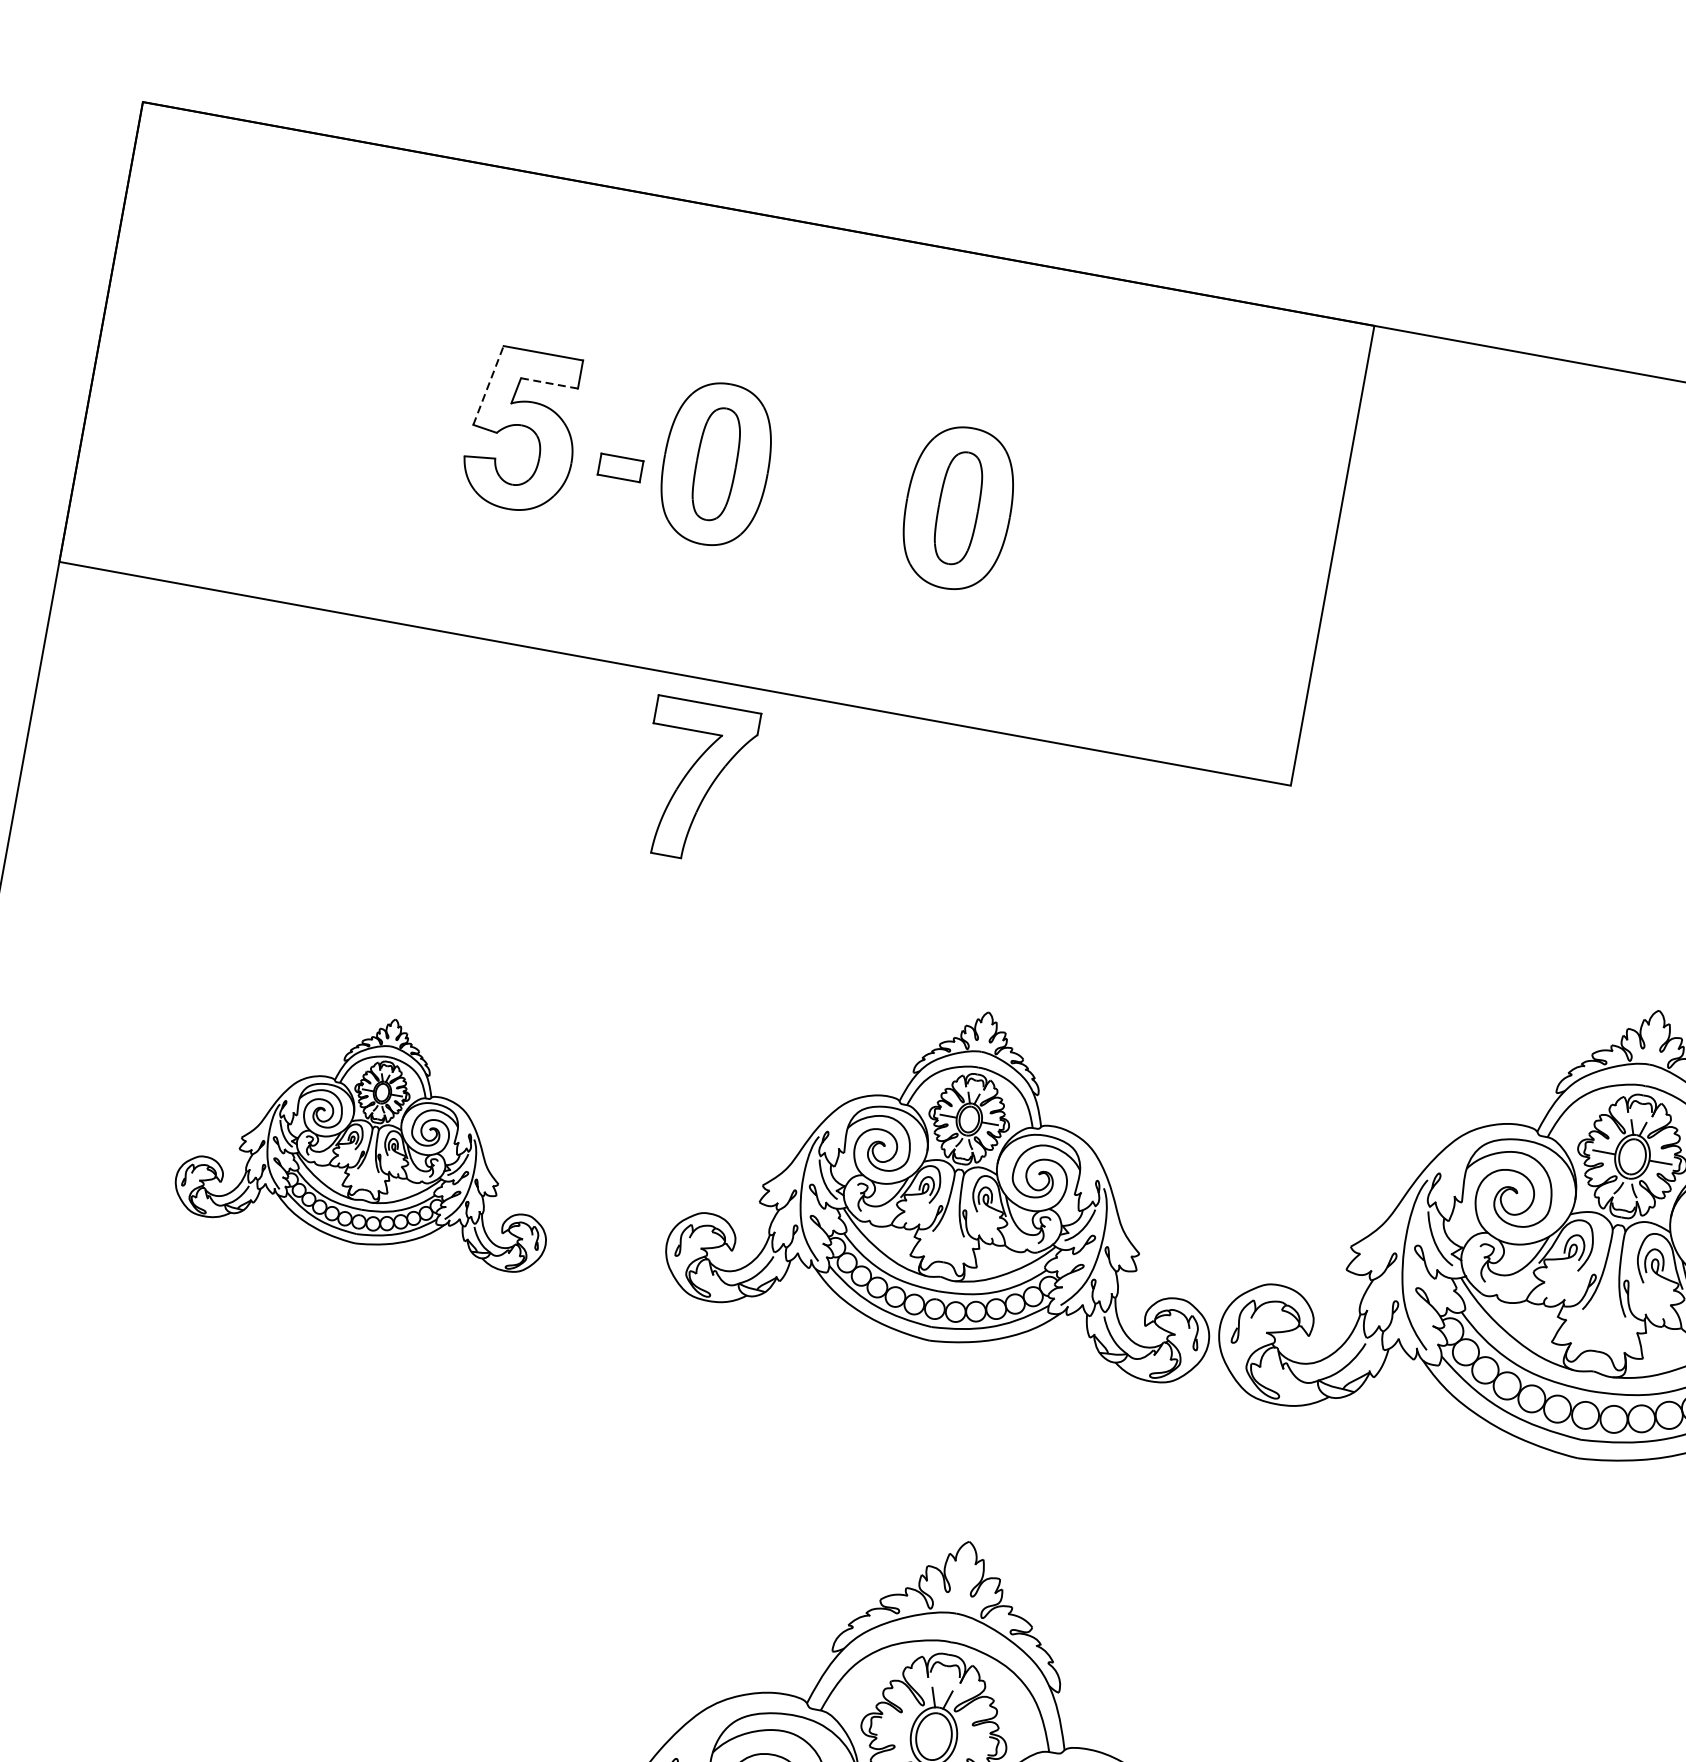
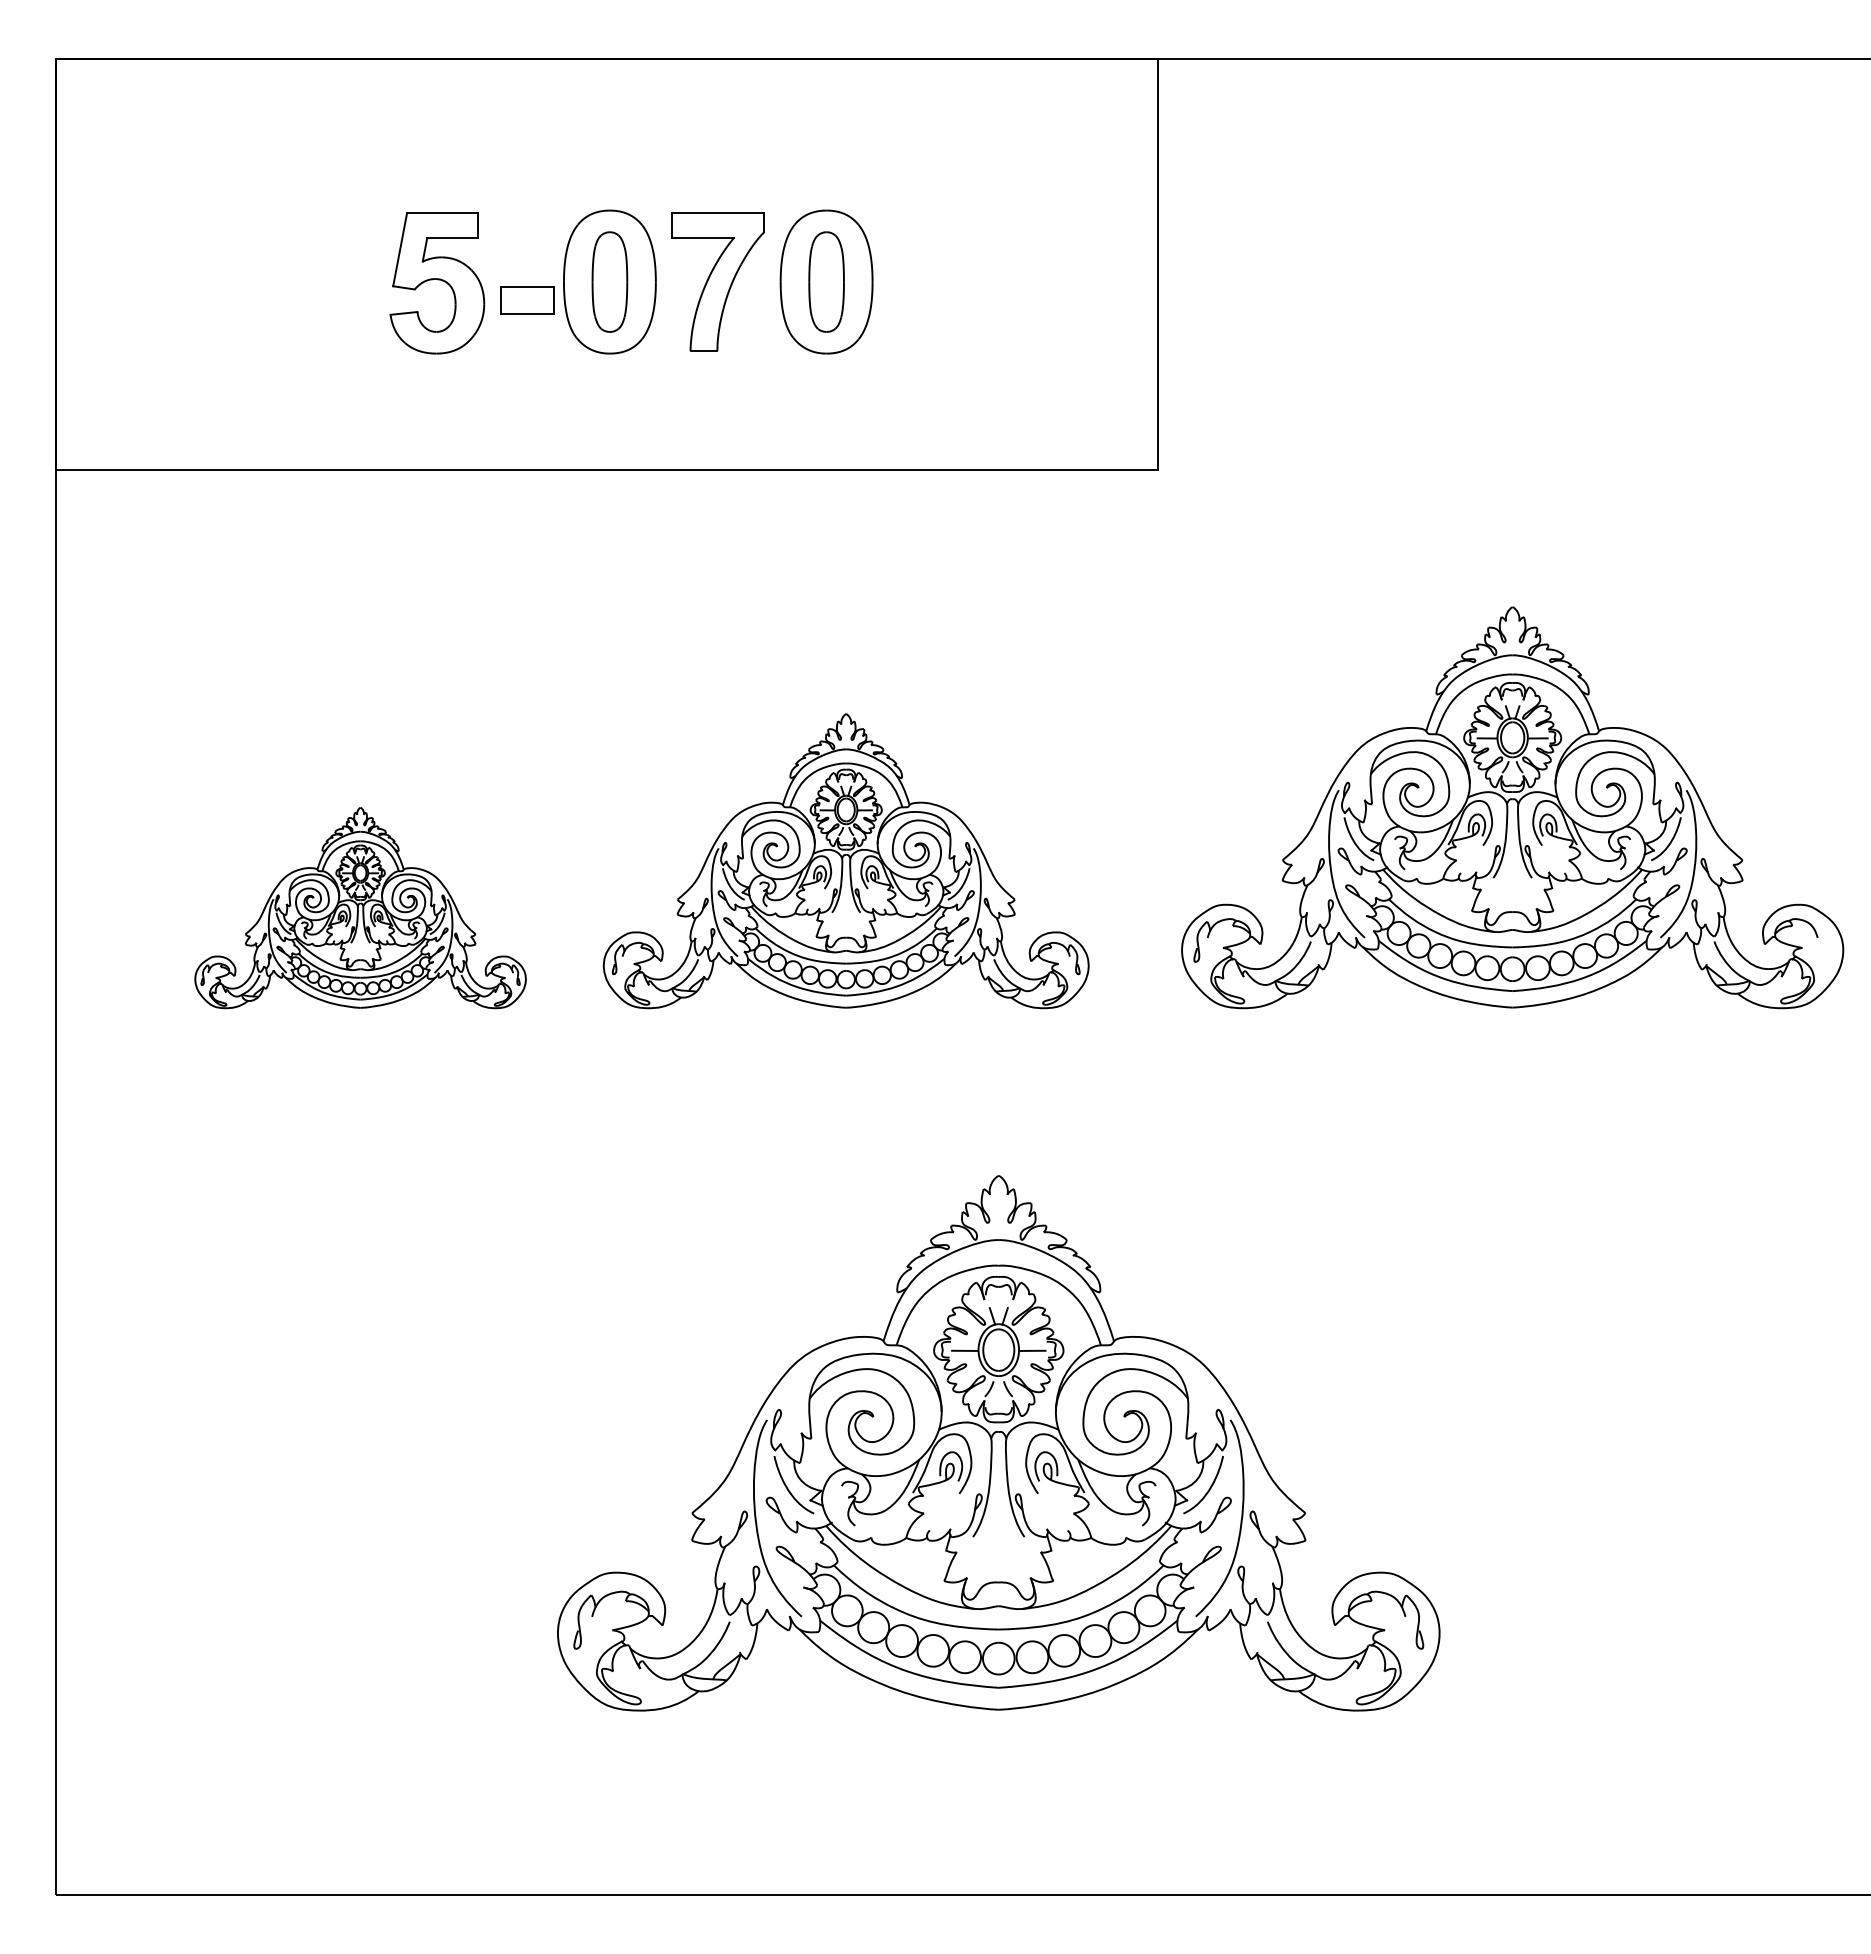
line: (549, 383) -> (452, 238), dashed -> solid
line: (488, 385) -> (400, 249), dashed -> solid
part: (620, 468) -> (527, 300), size x1.43
part: (695, 780) -> (717, 281), moved
part: (375, 1132) -> (360, 908), moved
part: (958, 1176) -> (845, 861), moved
line: (895, 1730) -> (964, 1350), added
line: (971, 1743) -> (1032, 1350), added

